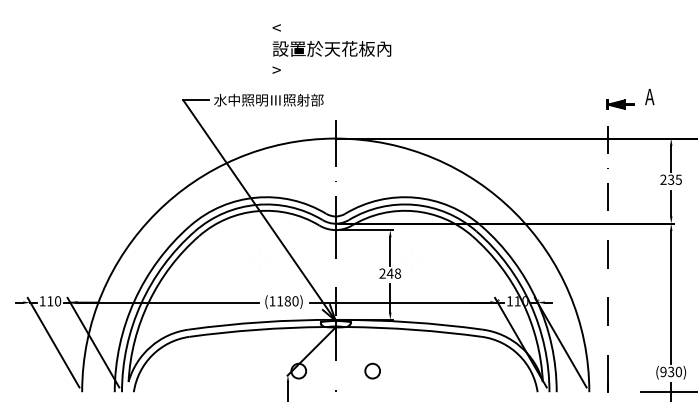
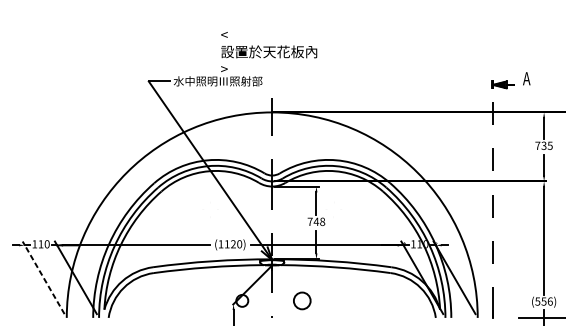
part: (331, 48) -> (268, 51), moved
text: (663, 179) -> (537, 145), 235 -> 735
text: (382, 273) -> (310, 221), 248 -> 748
text: (287, 301) -> (233, 244), (1180) -> (1120)
line: (53, 342) -> (43, 277), solid -> dashed
circle: (372, 370) -> (302, 300), size x1.4
text: (671, 371) -> (544, 301), (930) -> (556)

